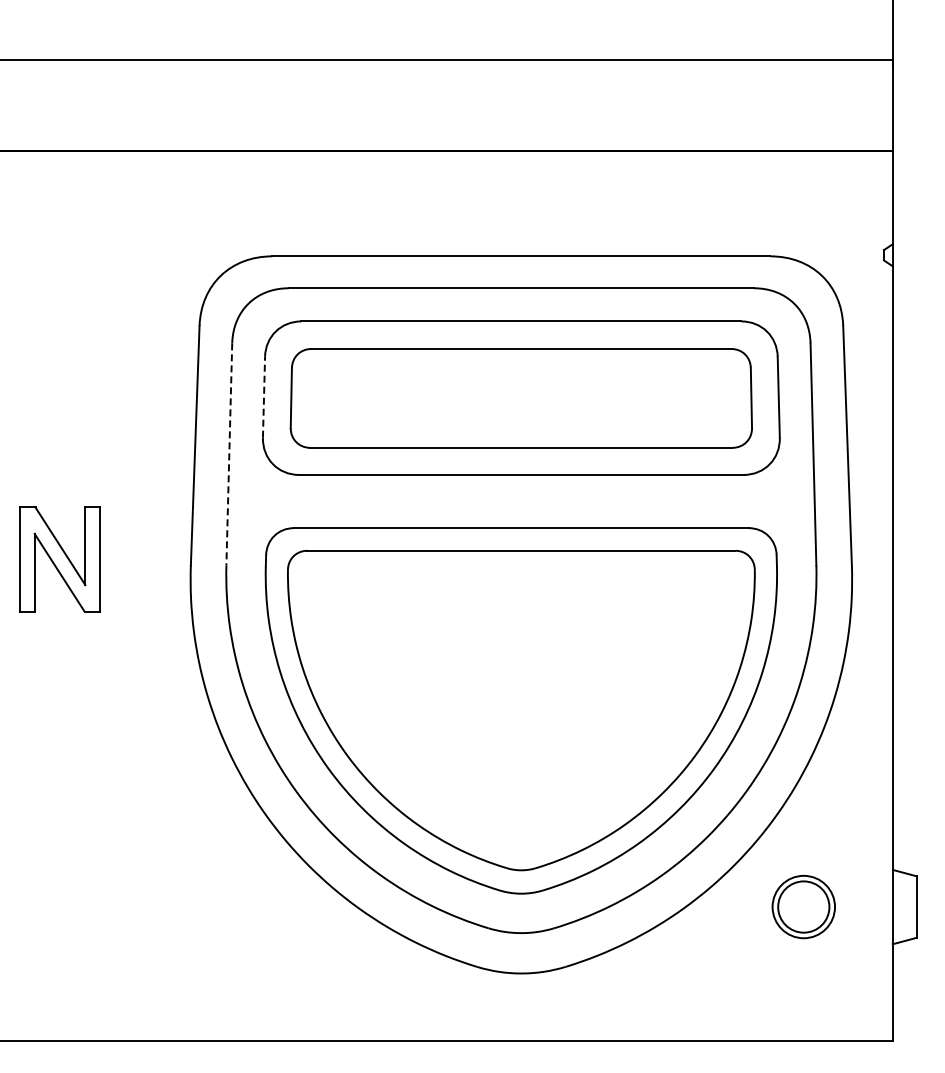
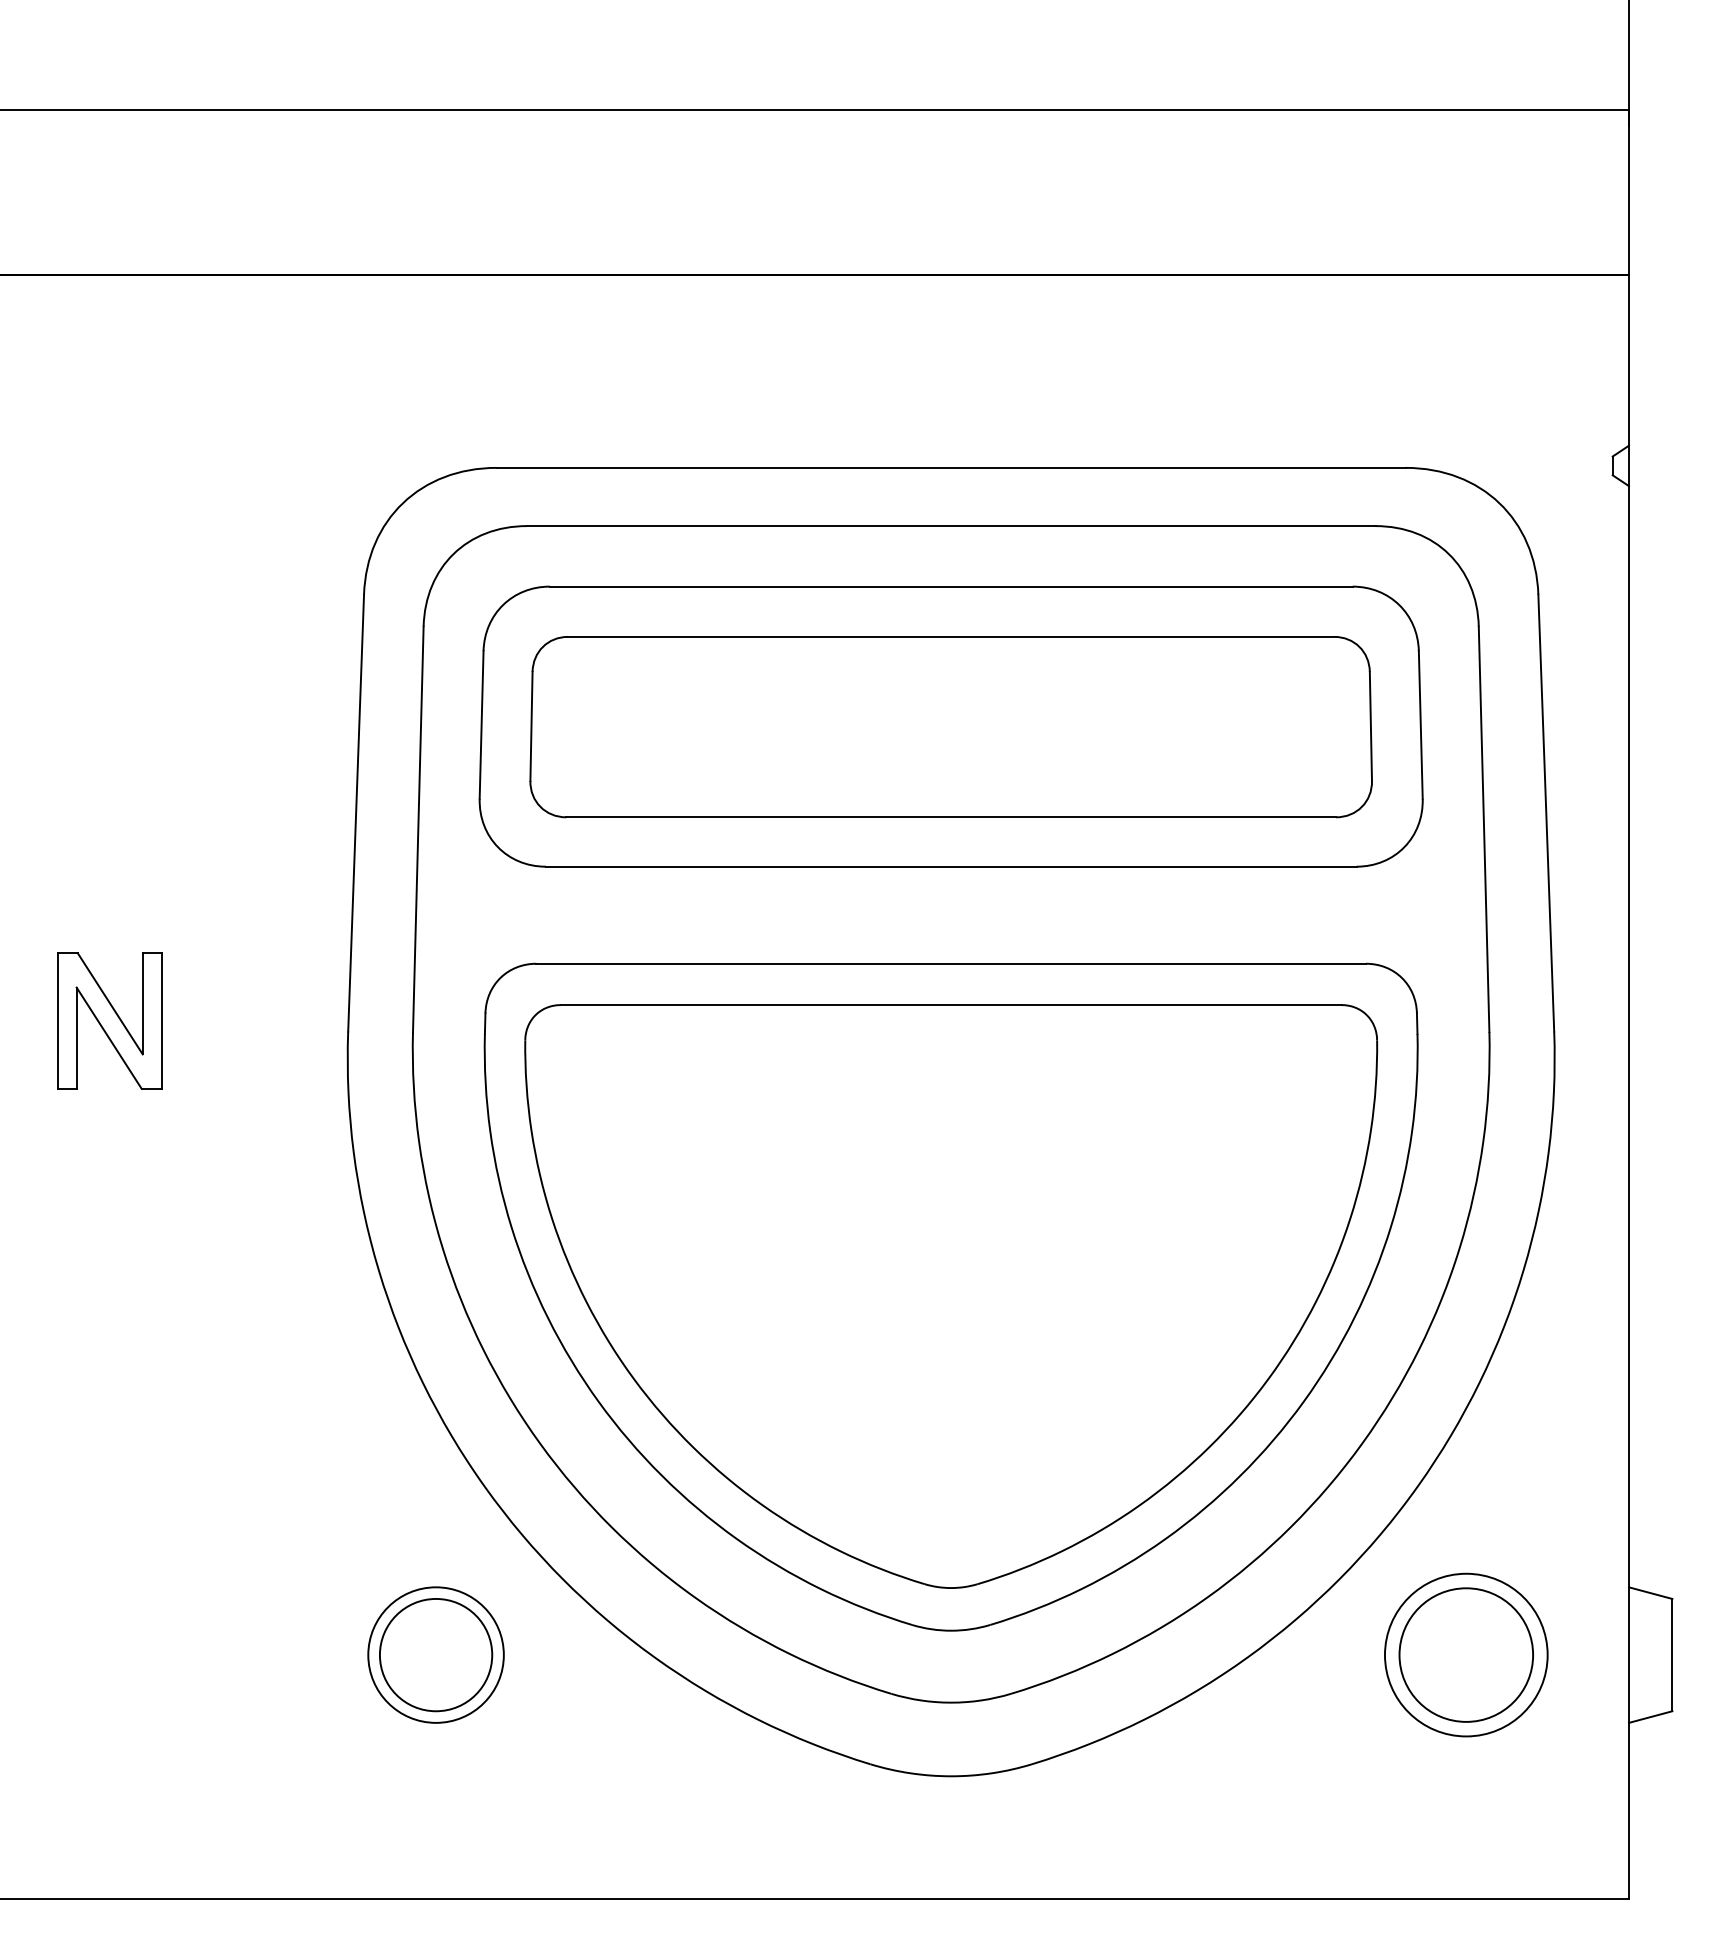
line: (264, 396) -> (482, 723), dashed -> solid
line: (229, 454) -> (418, 829), dashed -> solid
part: (60, 559) -> (110, 1020), size x0.71
part: (803, 906) -> (1465, 1654), size x1.43
part: (239, 907) -> (436, 1655), added

